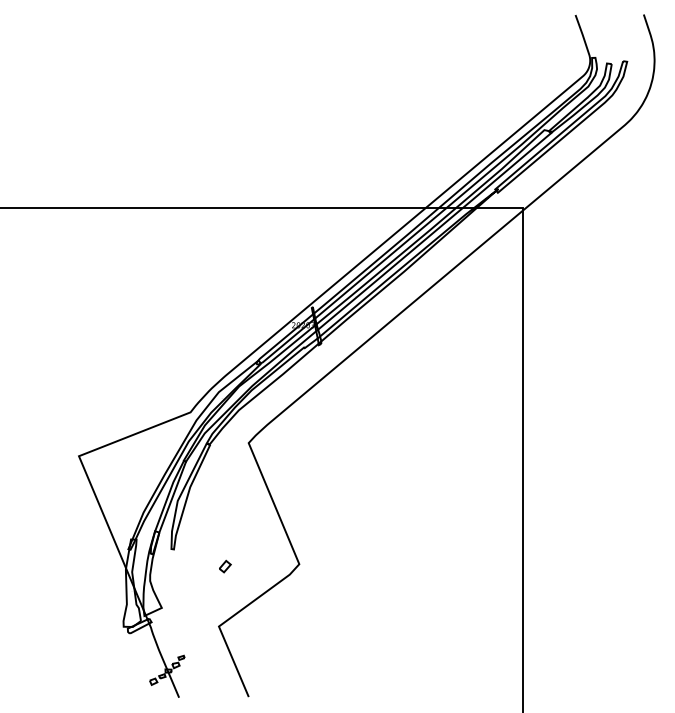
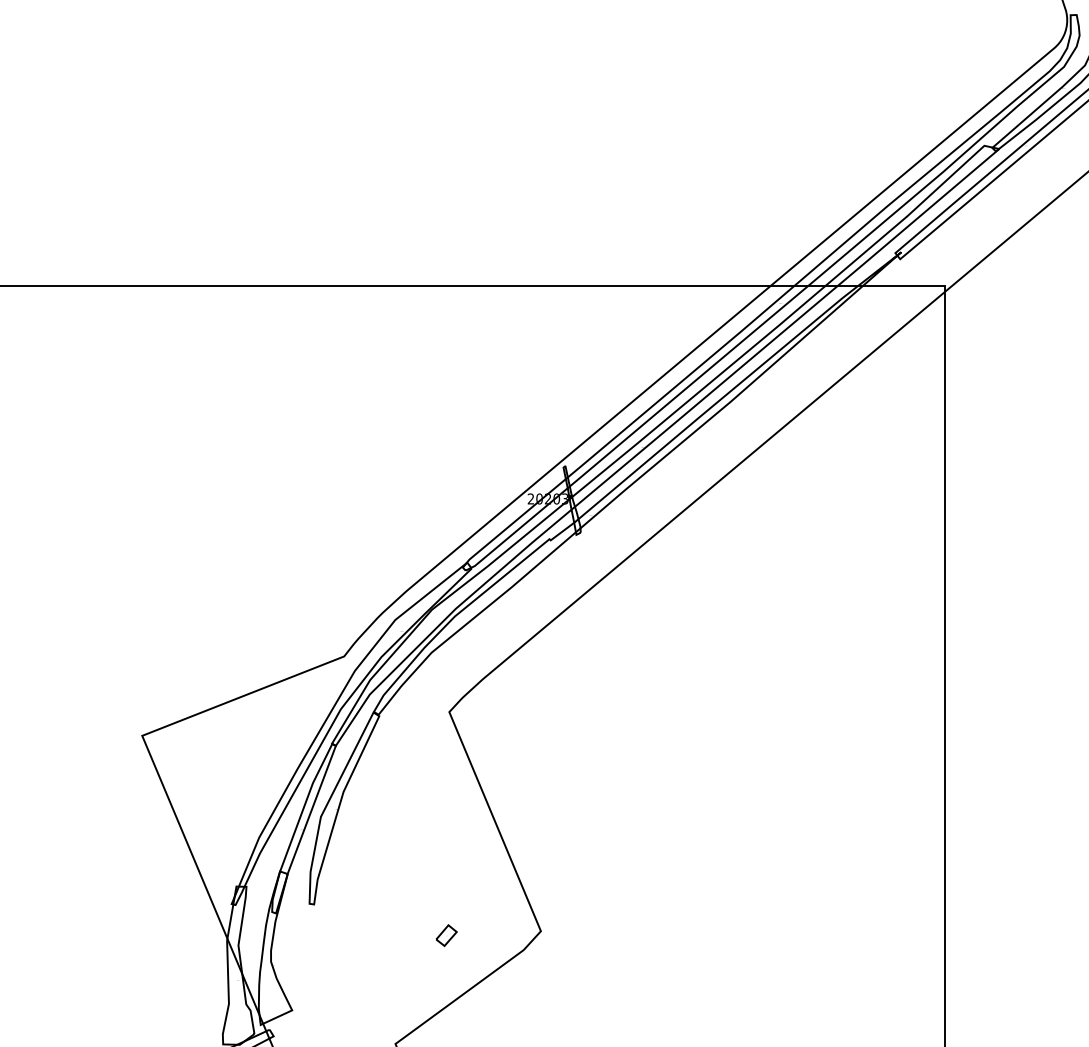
part: (225, 566) -> (447, 935), moved

